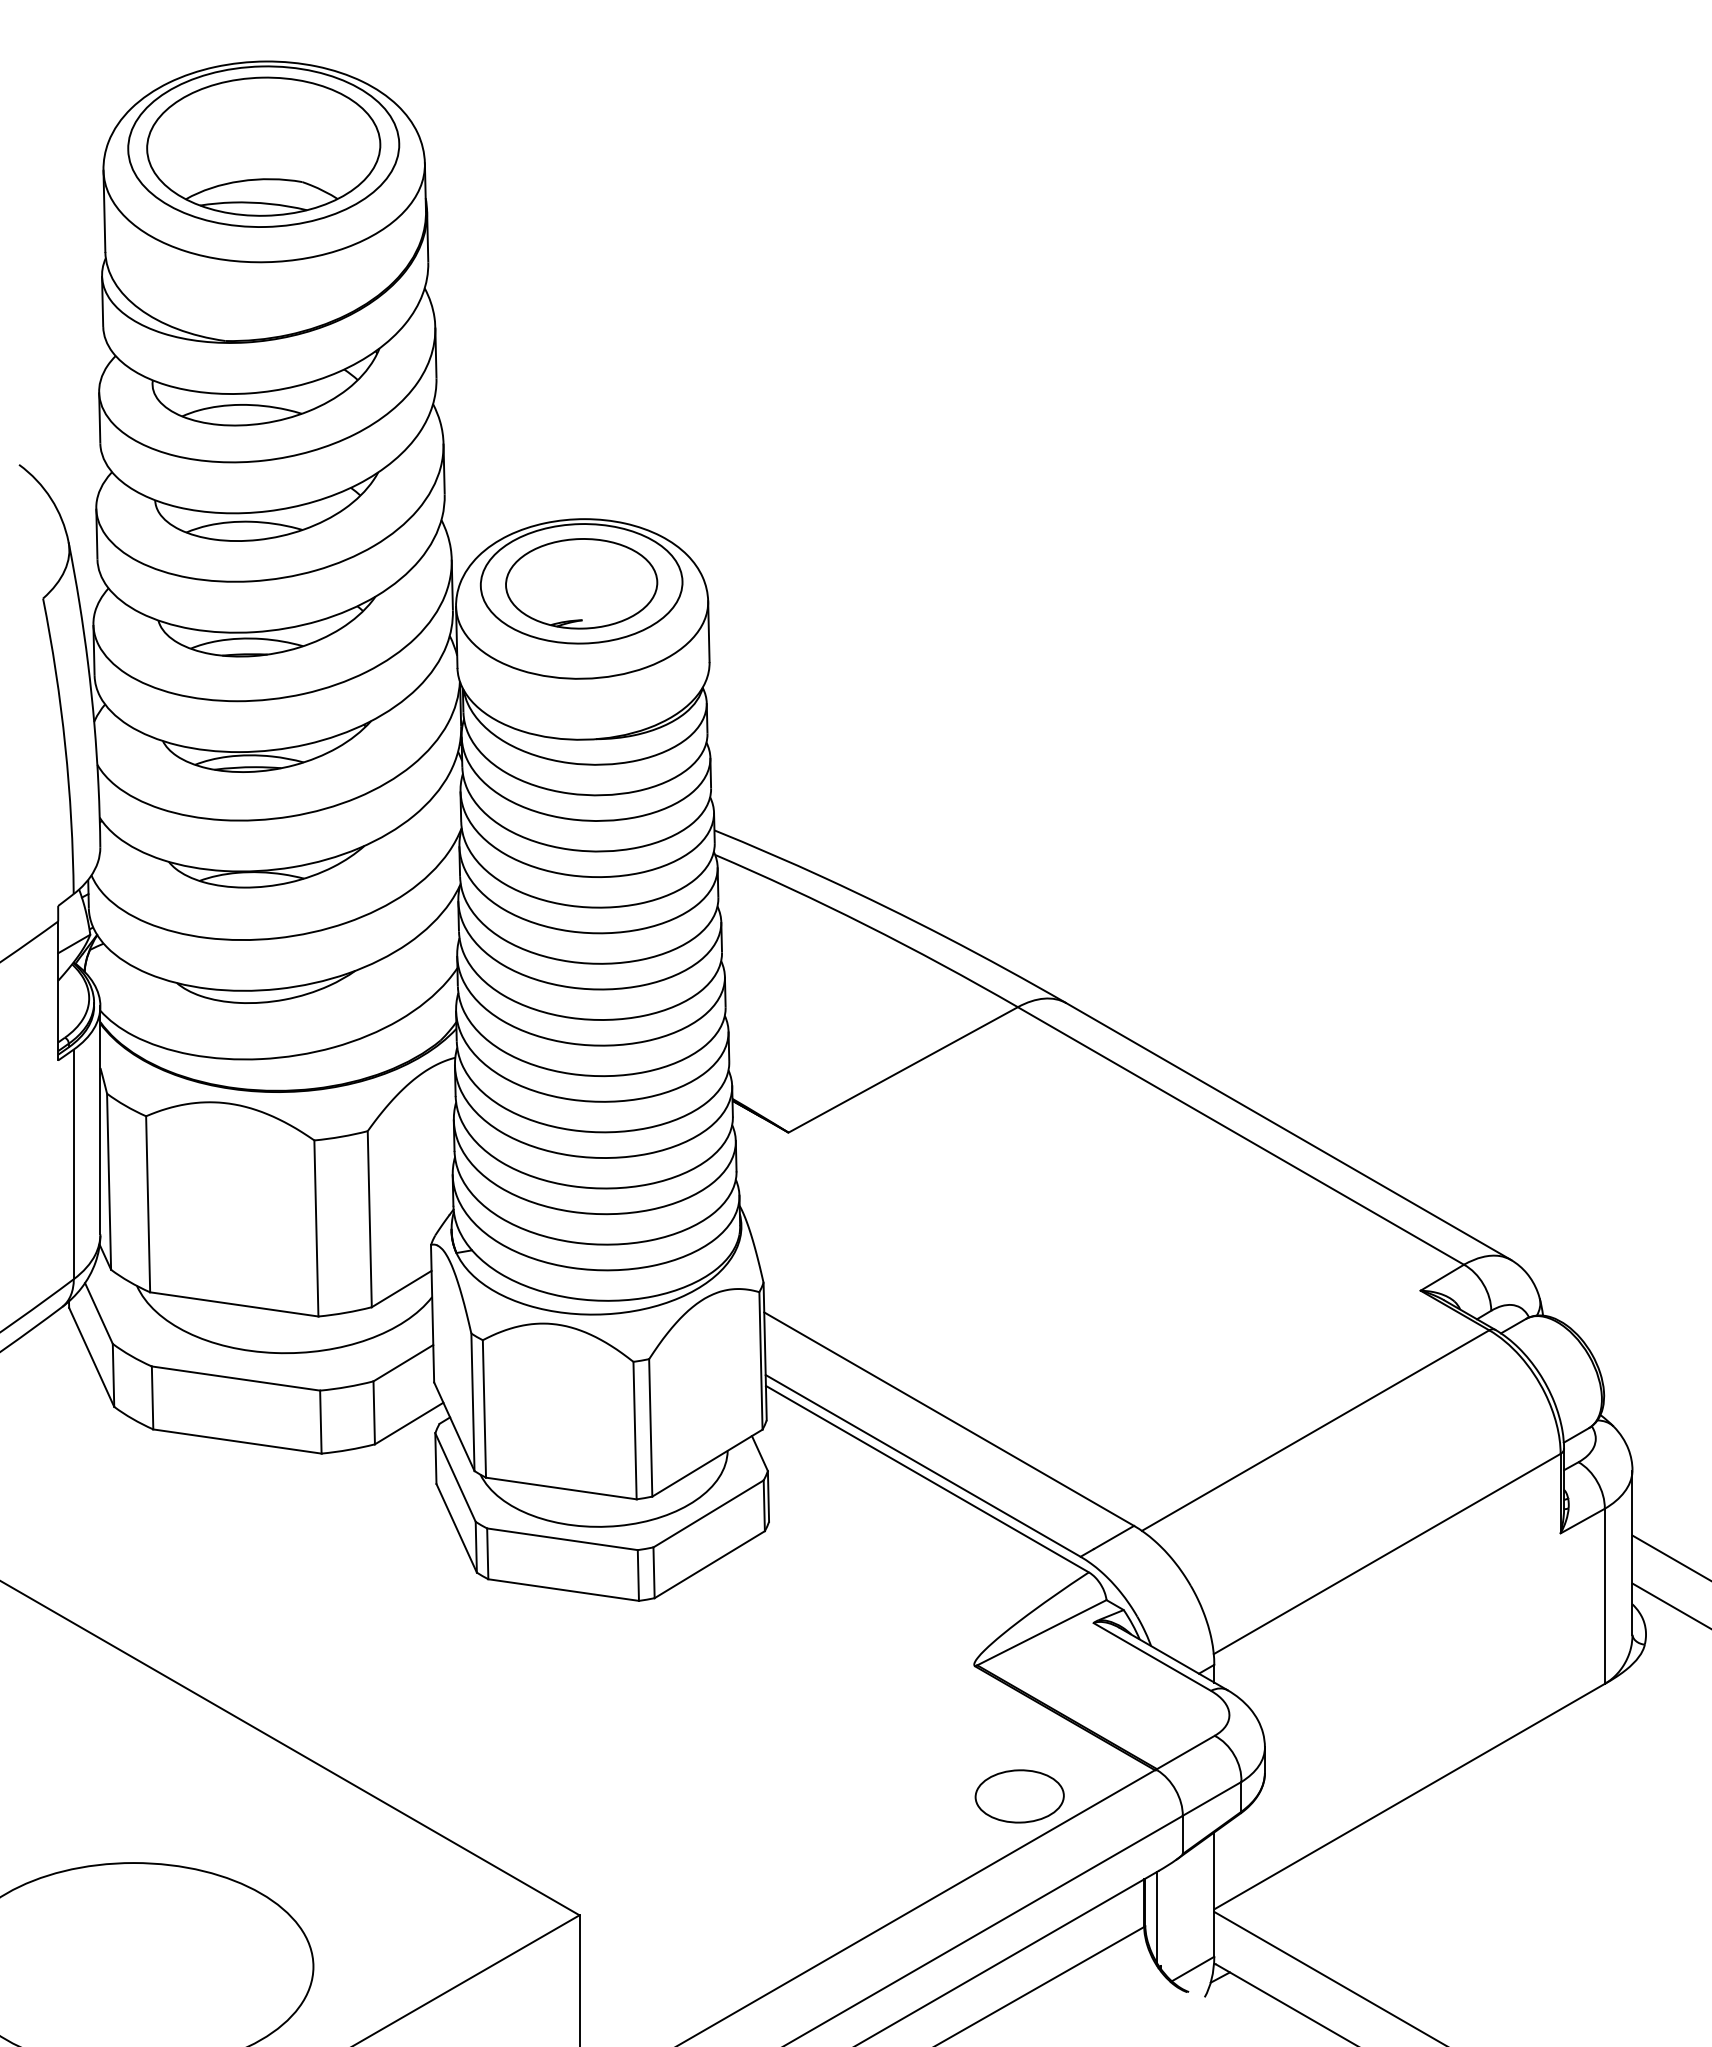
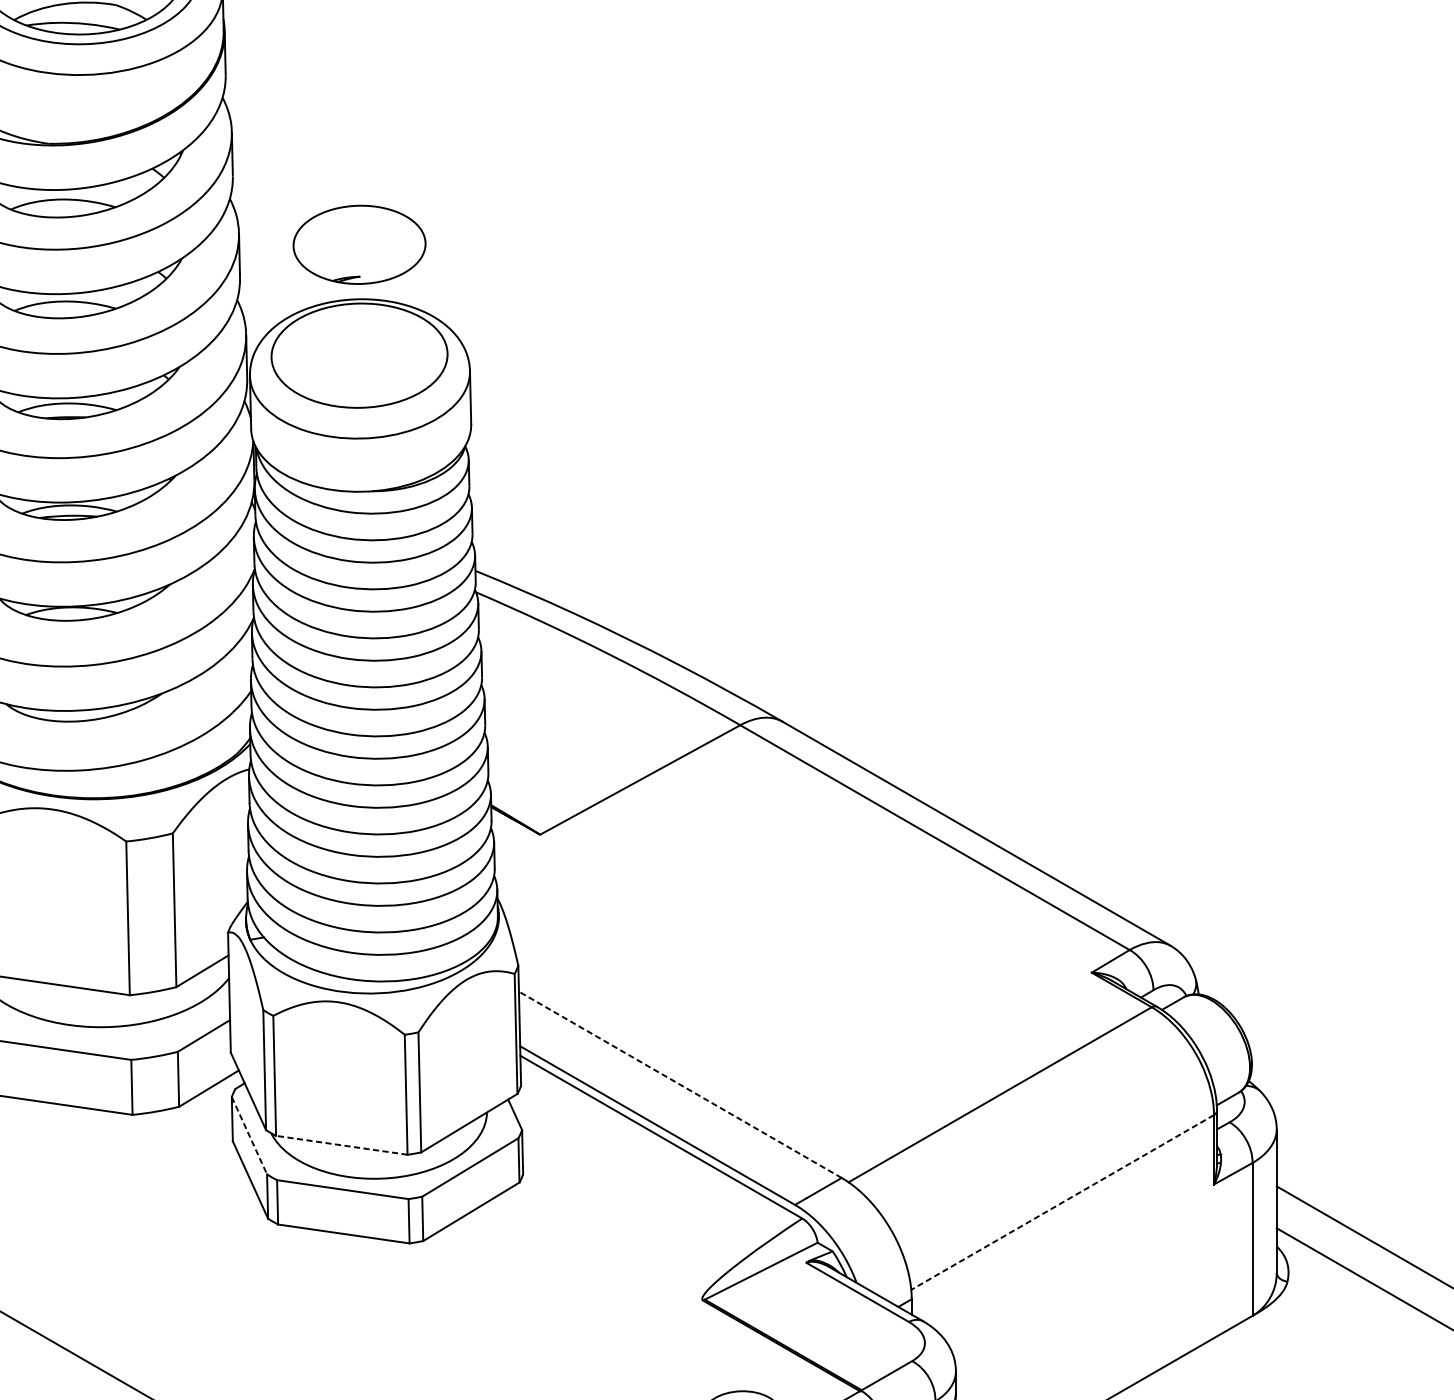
part: (581, 583) -> (359, 244), moved
line: (949, 1419) -> (680, 1085), solid -> dashed
line: (455, 1477) -> (249, 1135), solid -> dashed
line: (560, 1488) -> (341, 1145), solid -> dashed
line: (1386, 1554) -> (1062, 1202), solid -> dashed

